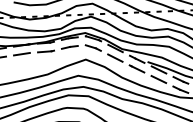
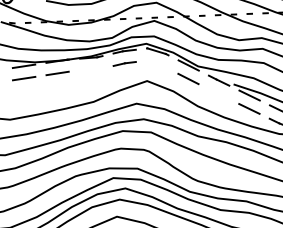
line: (93, 47) -> (157, 64), removed
line: (46, 51) -> (91, 69), removed
line: (136, 69) -> (218, 94), removed

